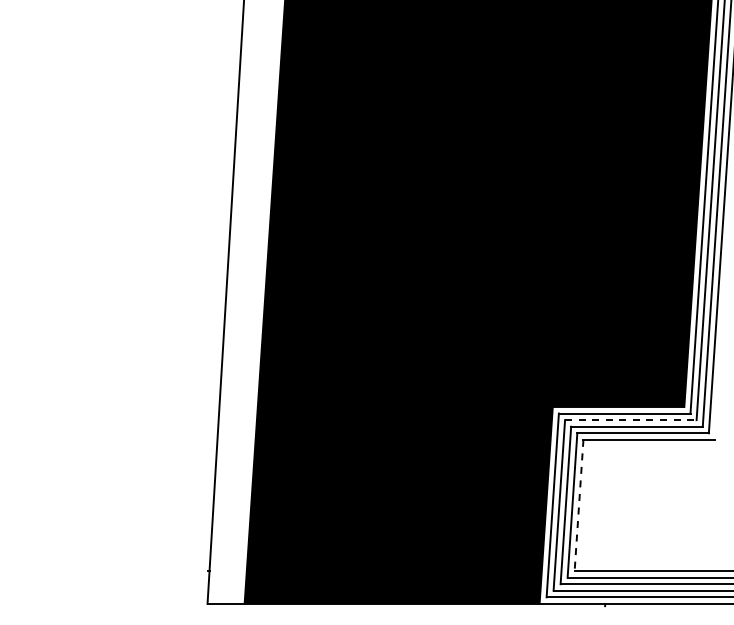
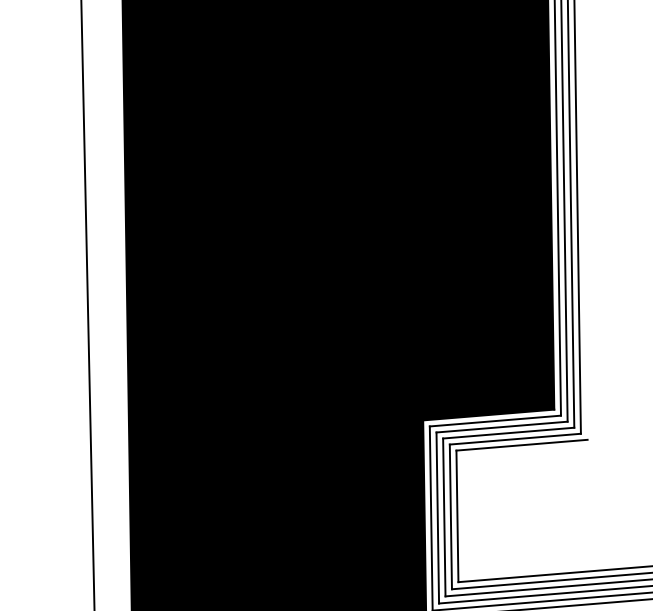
line: (630, 420) -> (501, 427), dashed -> solid
line: (579, 505) -> (457, 516), dashed -> solid

